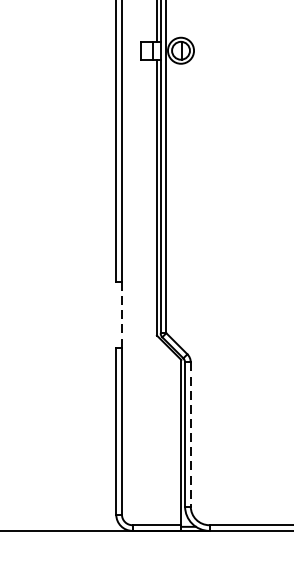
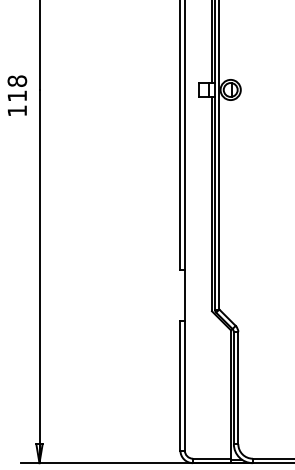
line: (121, 315) -> (184, 295), dashed -> solid
line: (191, 434) -> (238, 388), dashed -> solid

